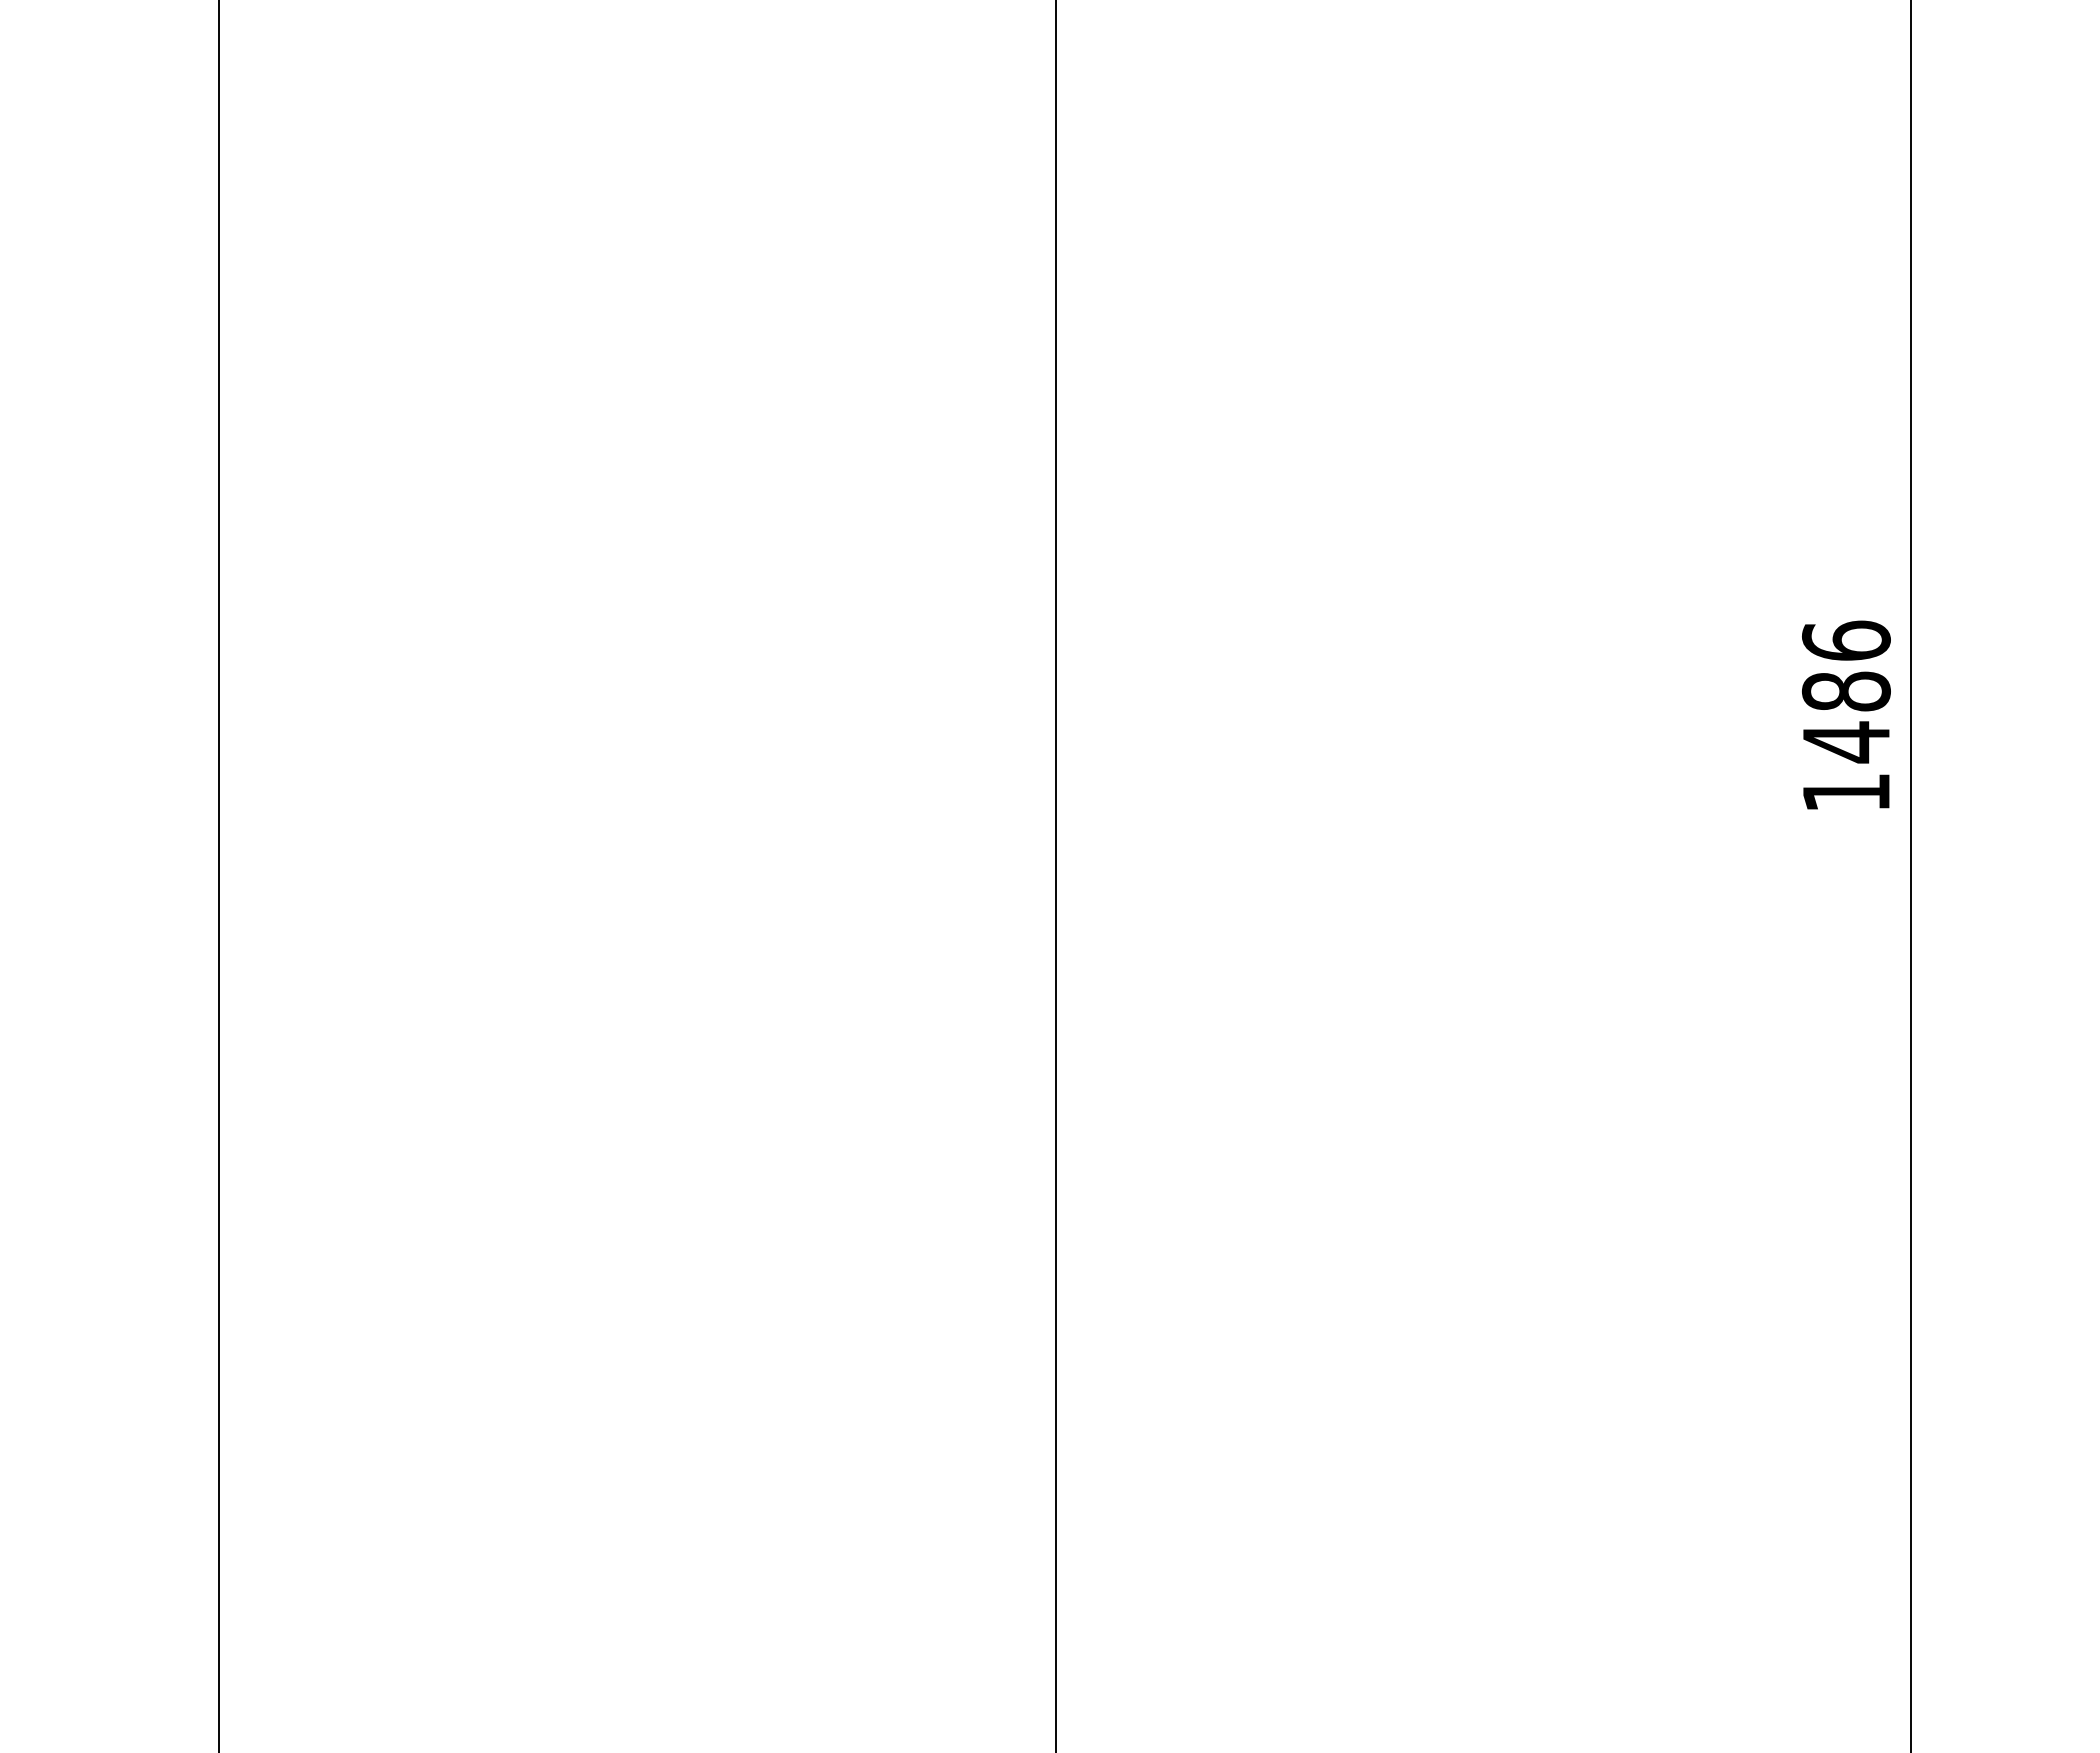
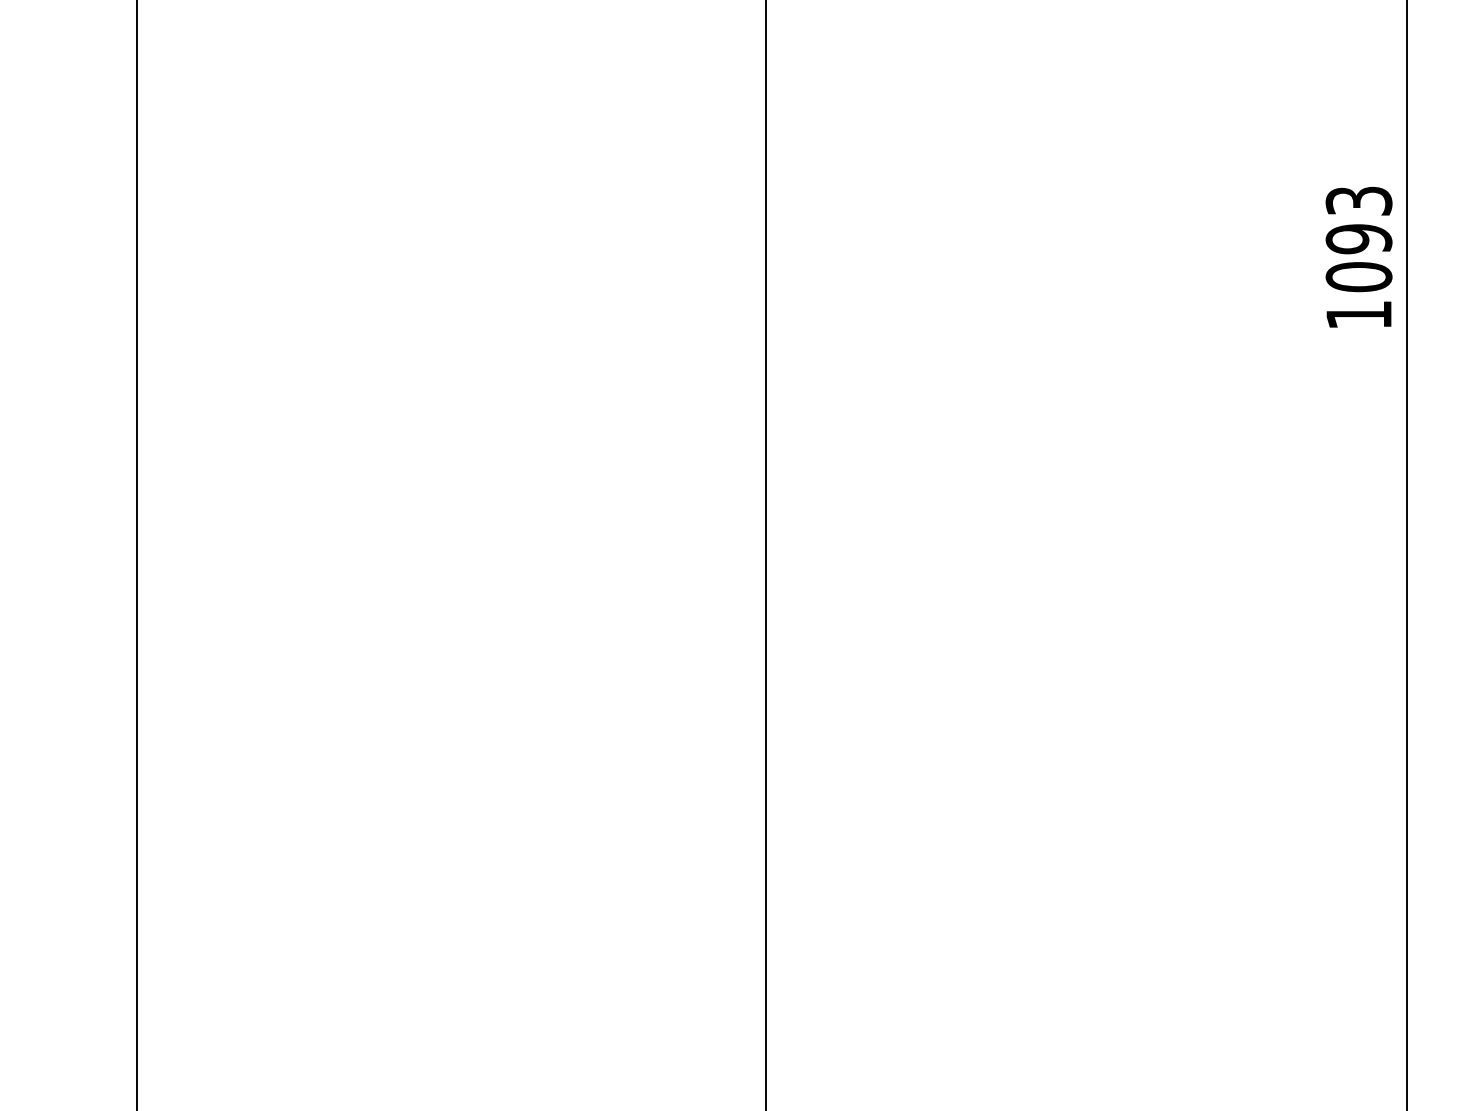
text: (1845, 691) -> (1358, 239), 1486 -> 1093

